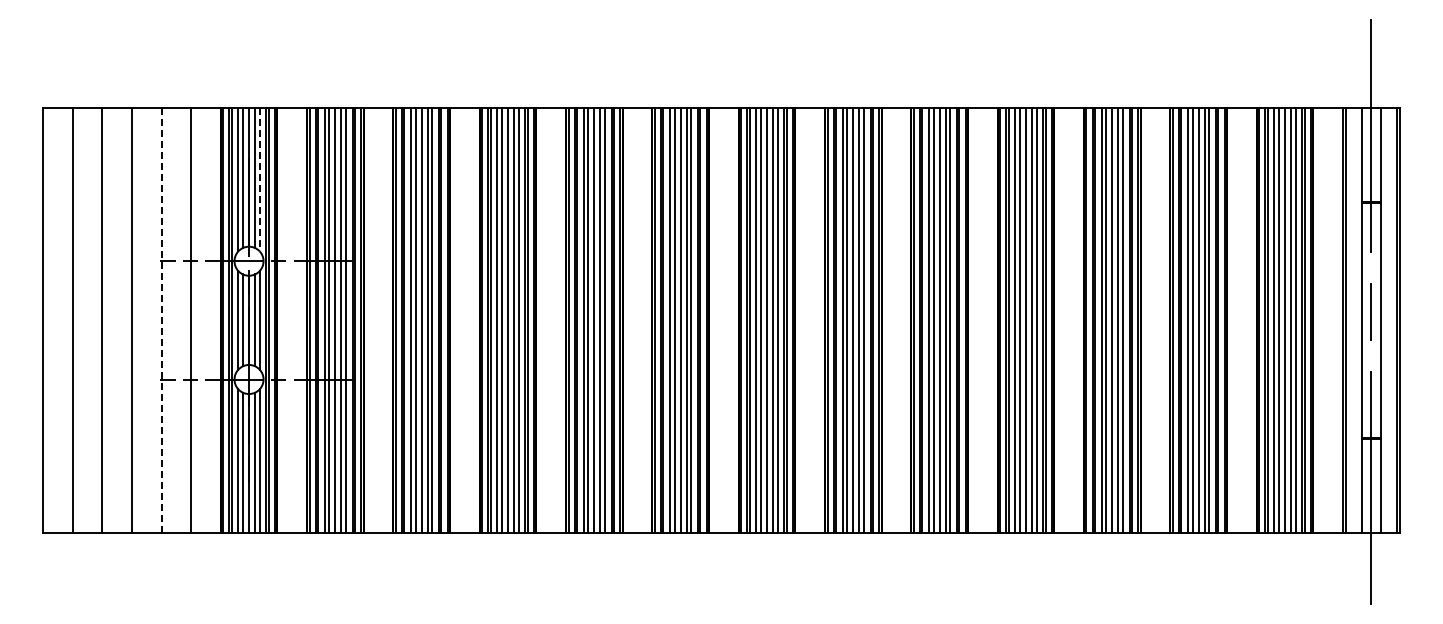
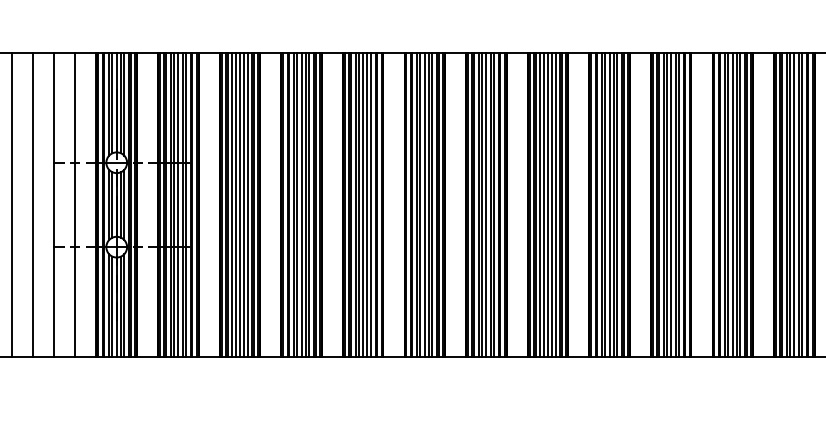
line: (259, 179) -> (124, 104), dashed -> solid
line: (161, 320) -> (54, 205), dashed -> solid

